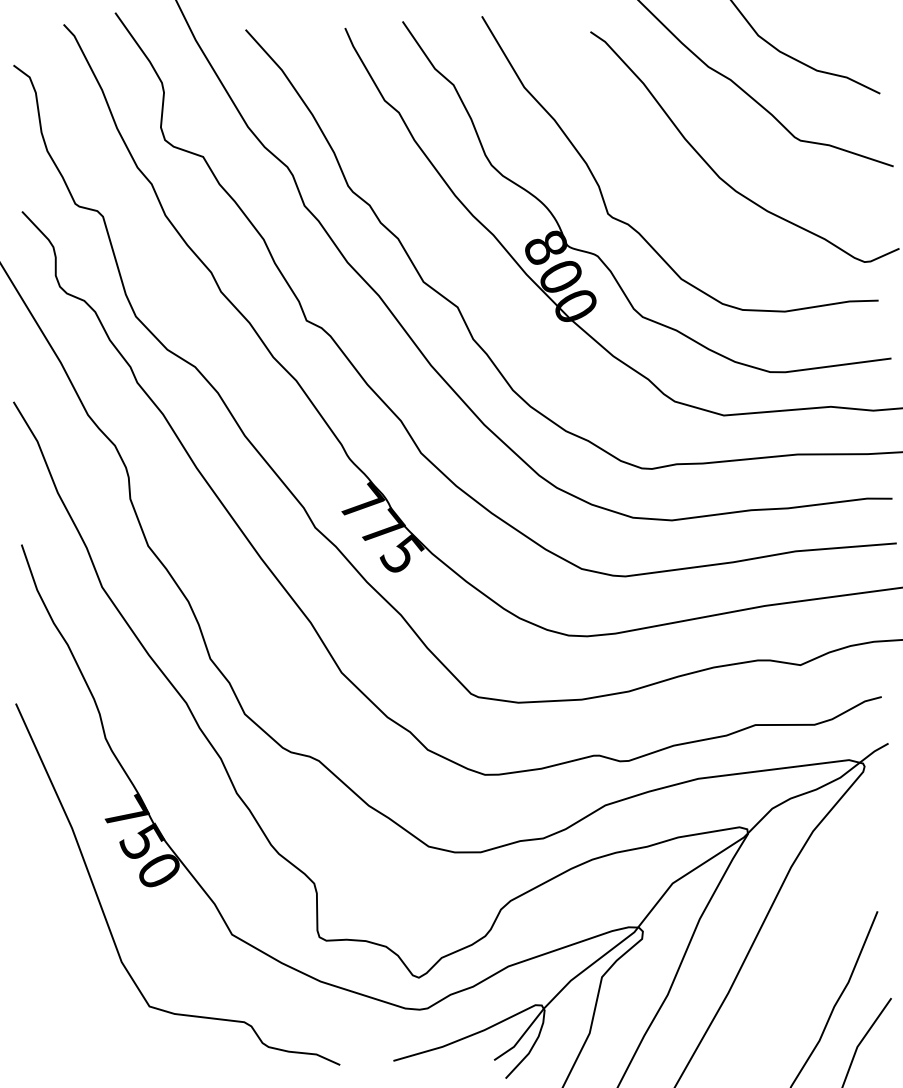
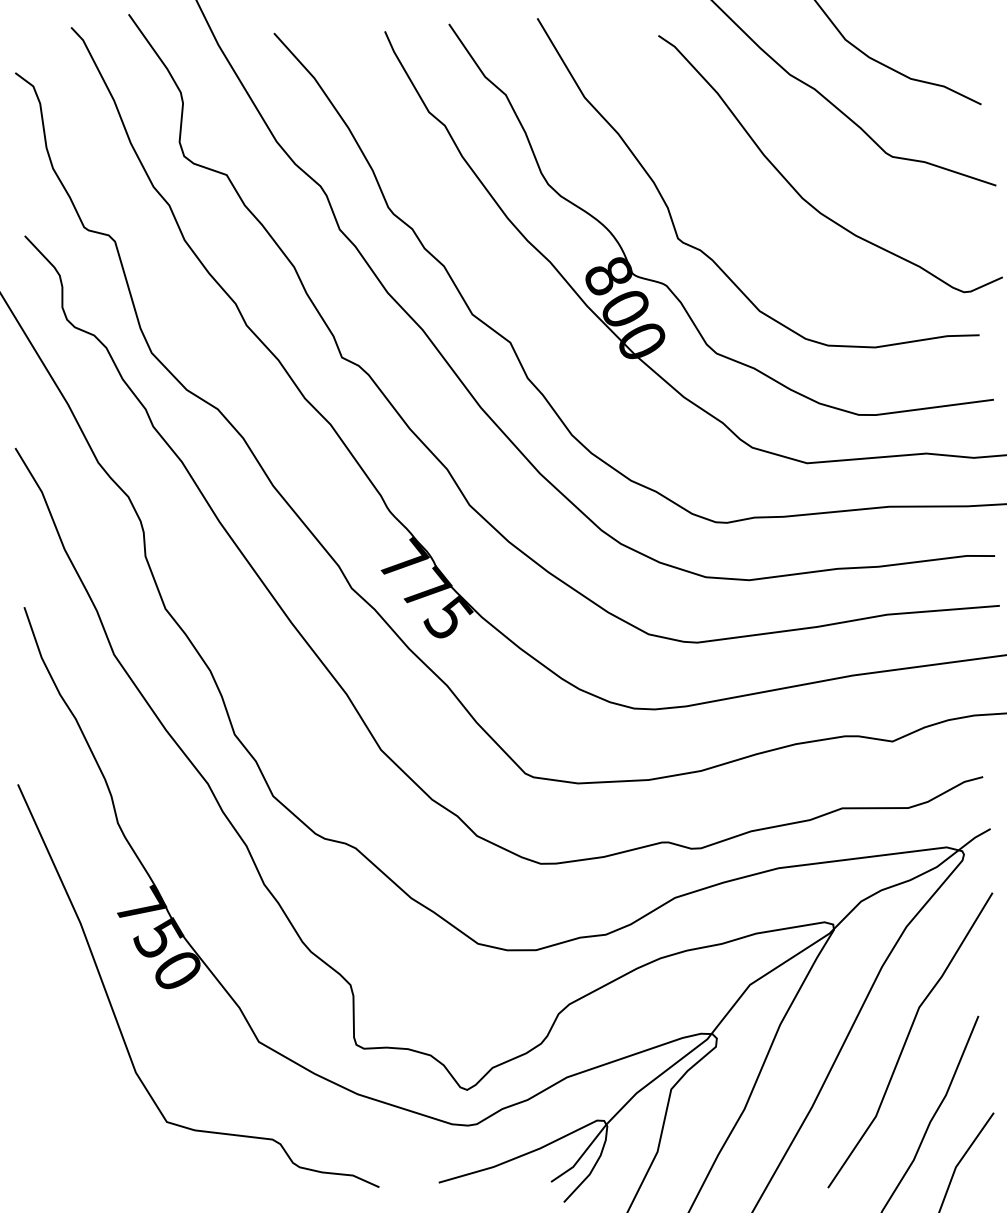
line: (814, 931) -> (908, 1038), added

